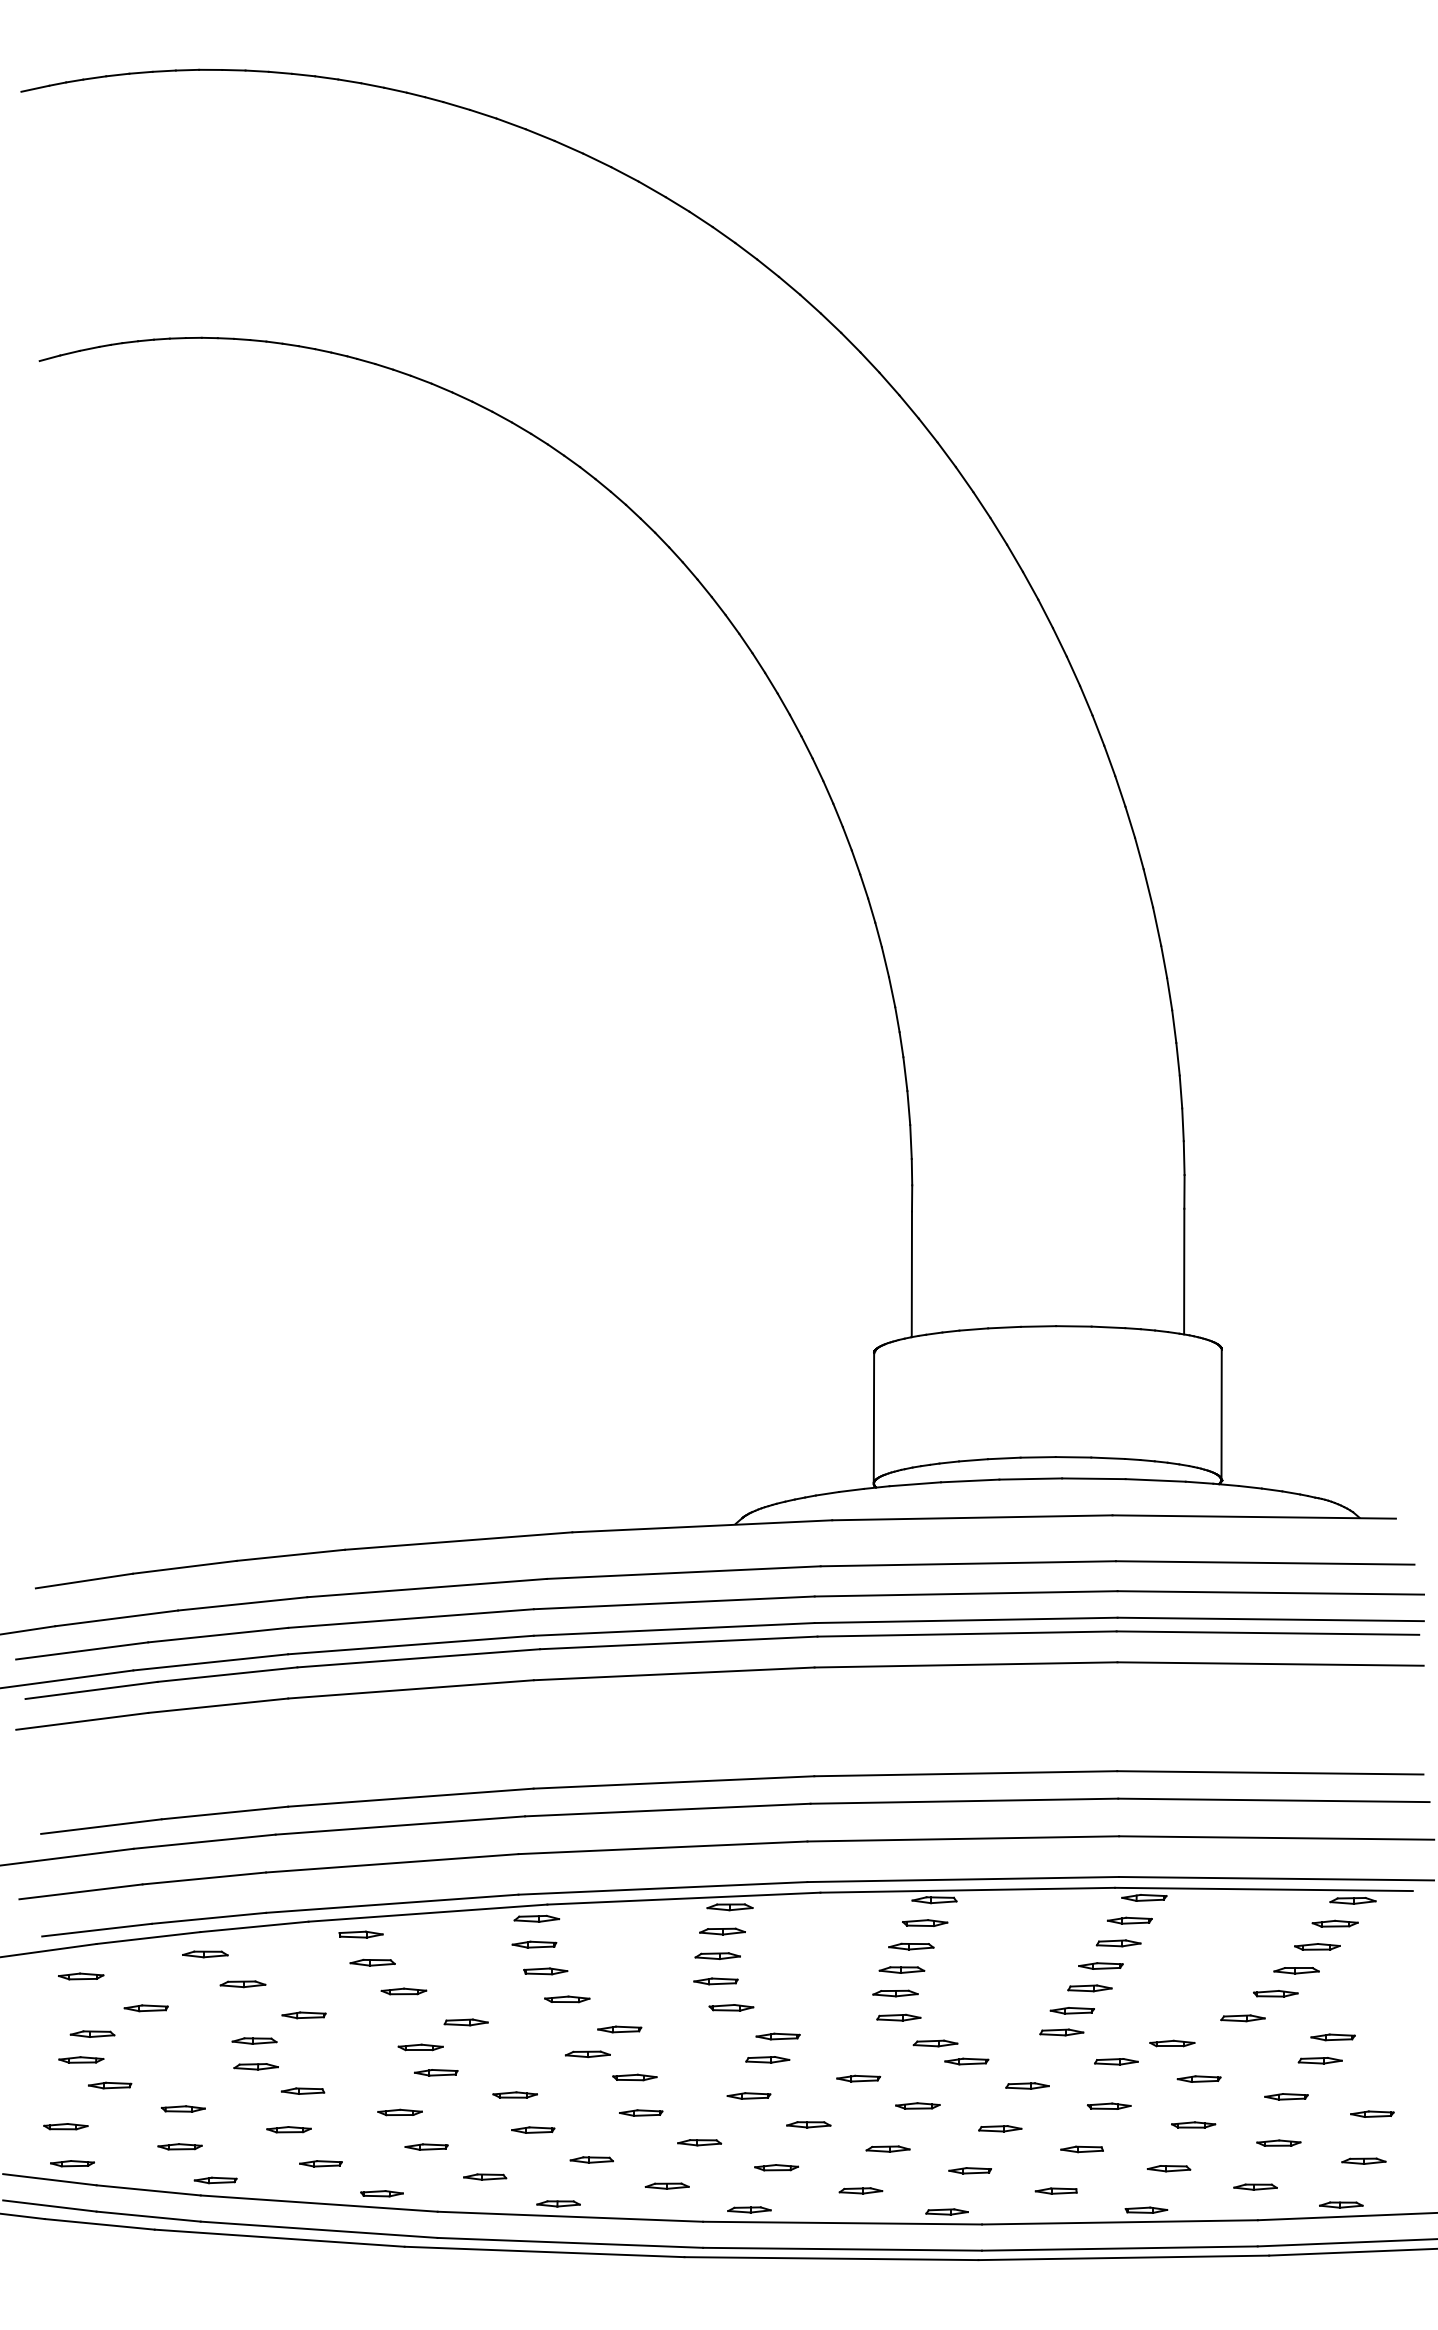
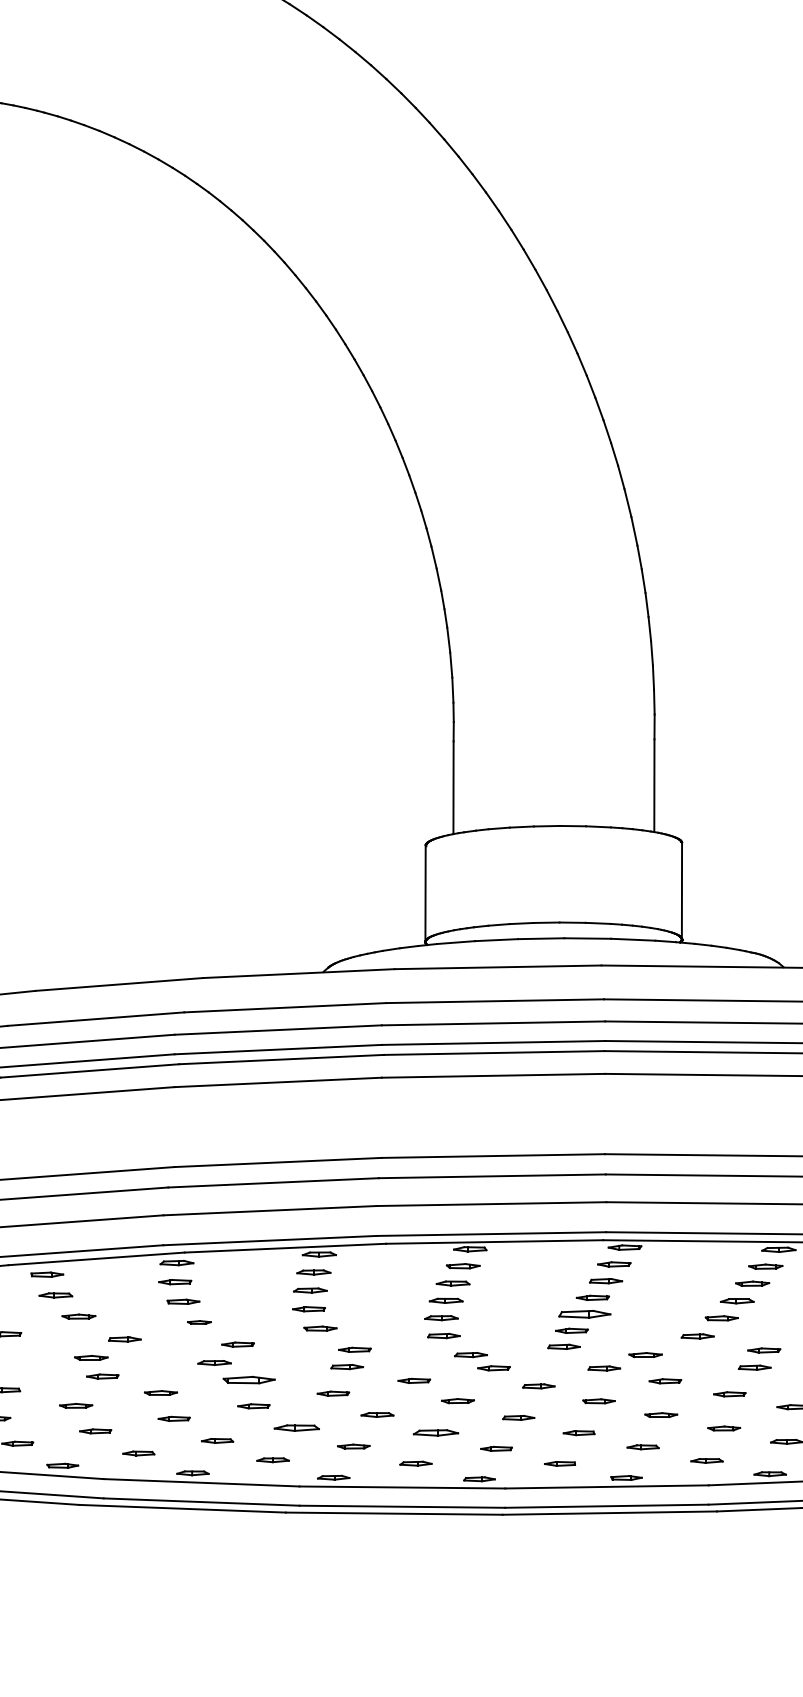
part: (1089, 1988) -> (584, 1314), size x1.6
part: (567, 1999) -> (199, 1322), size x0.7
part: (634, 2077) -> (248, 1380), size x1.6
part: (699, 2142) -> (296, 1428), size x1.4
part: (887, 2148) -> (435, 1432), size x1.4

